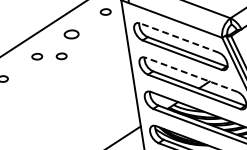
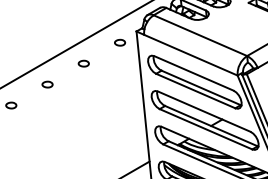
part: (71, 34) -> (83, 63), size x0.71
line: (179, 38) -> (193, 73), dashed -> solid
part: (61, 56) -> (72, 85), removed
line: (190, 74) -> (203, 111), dashed -> solid

